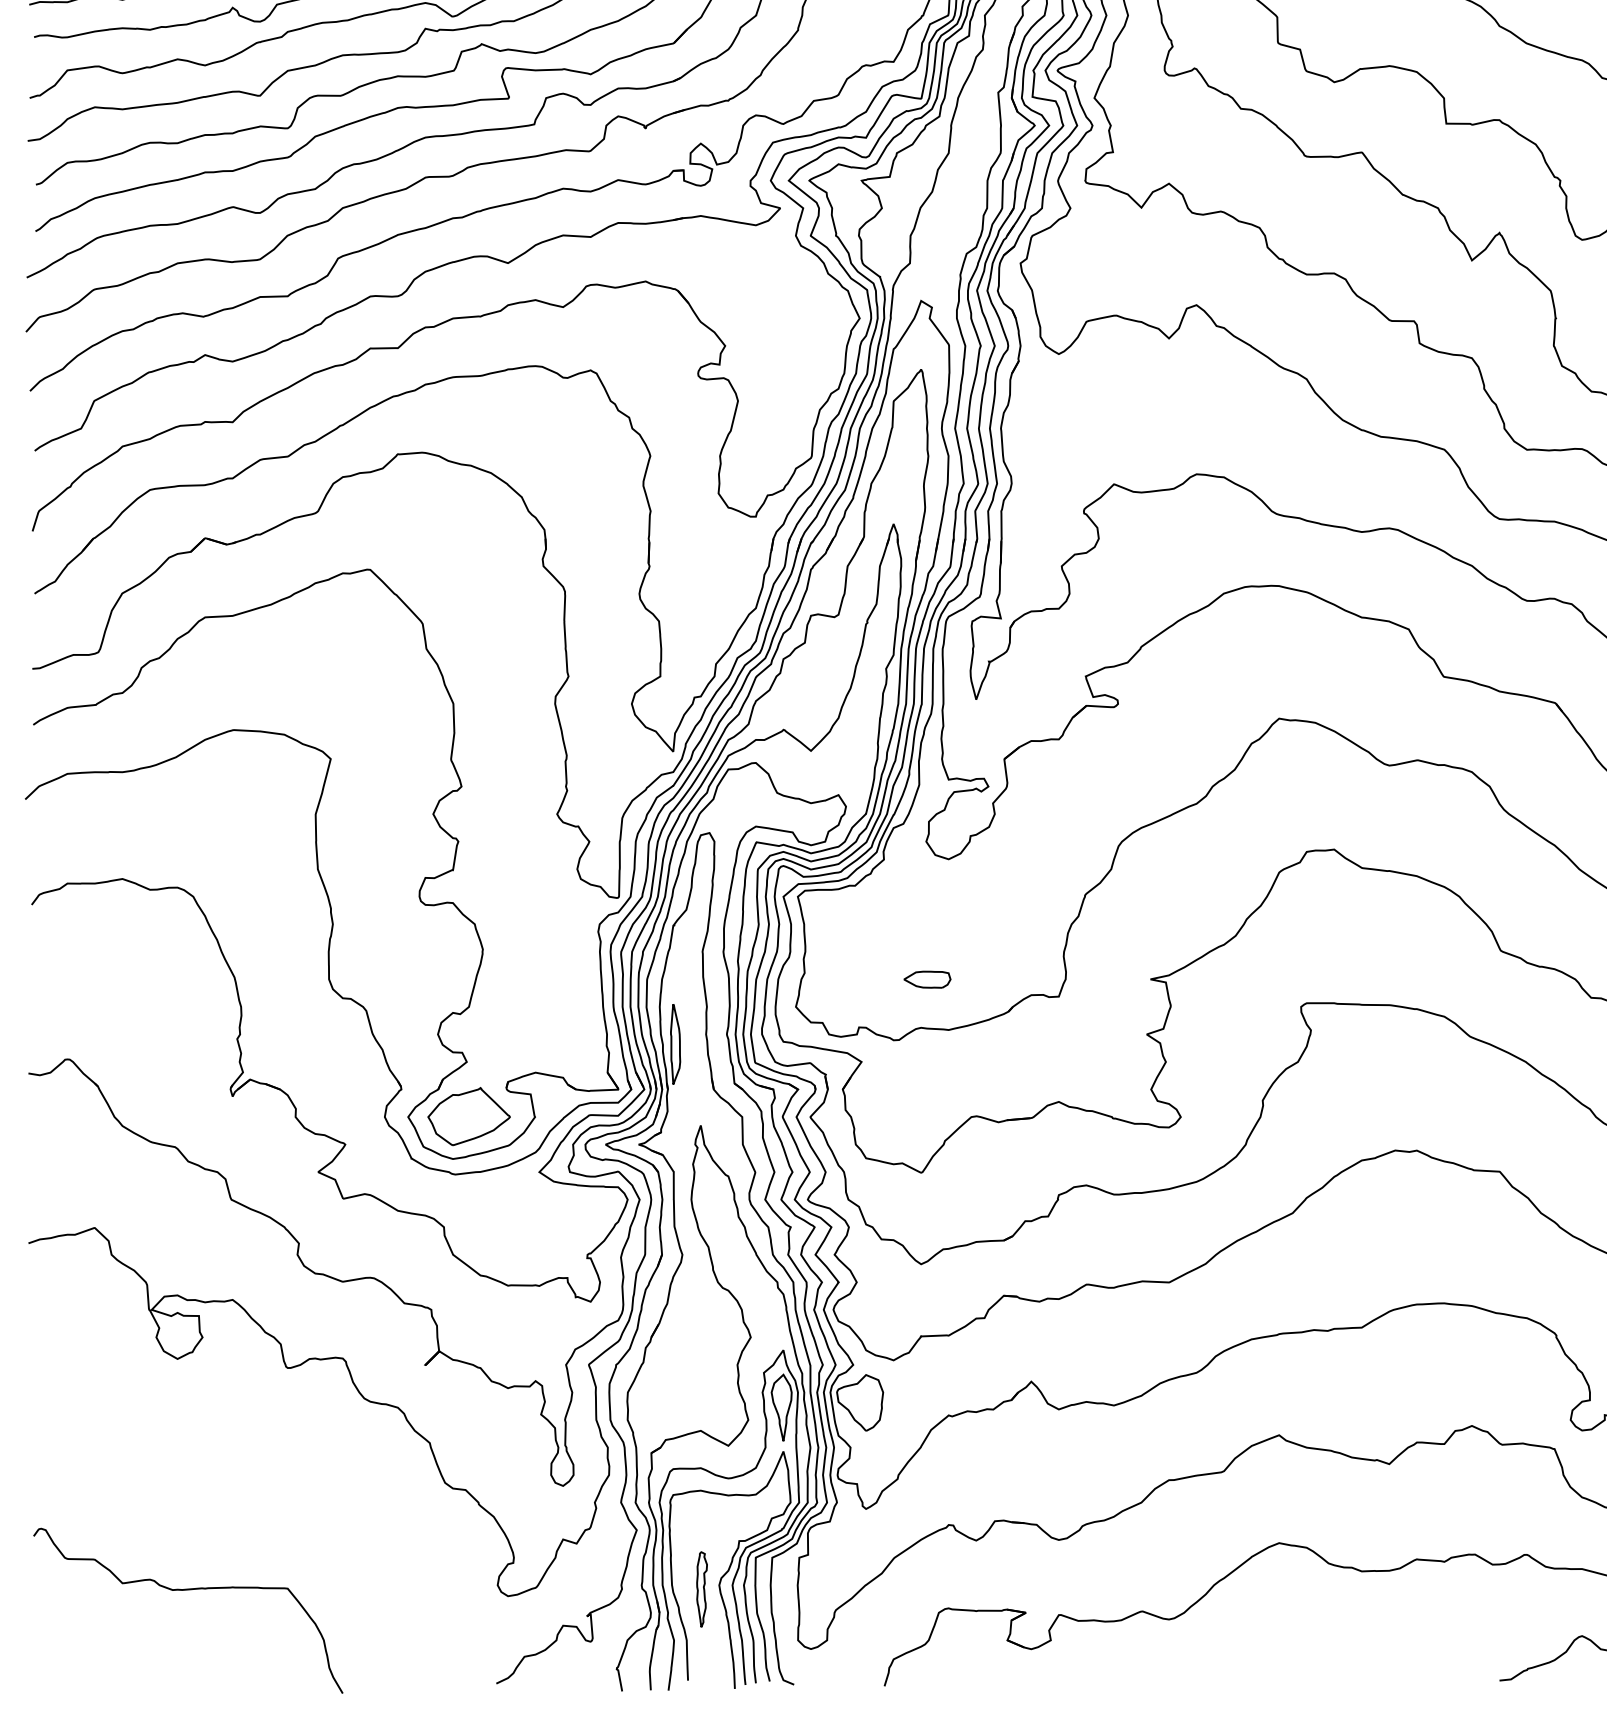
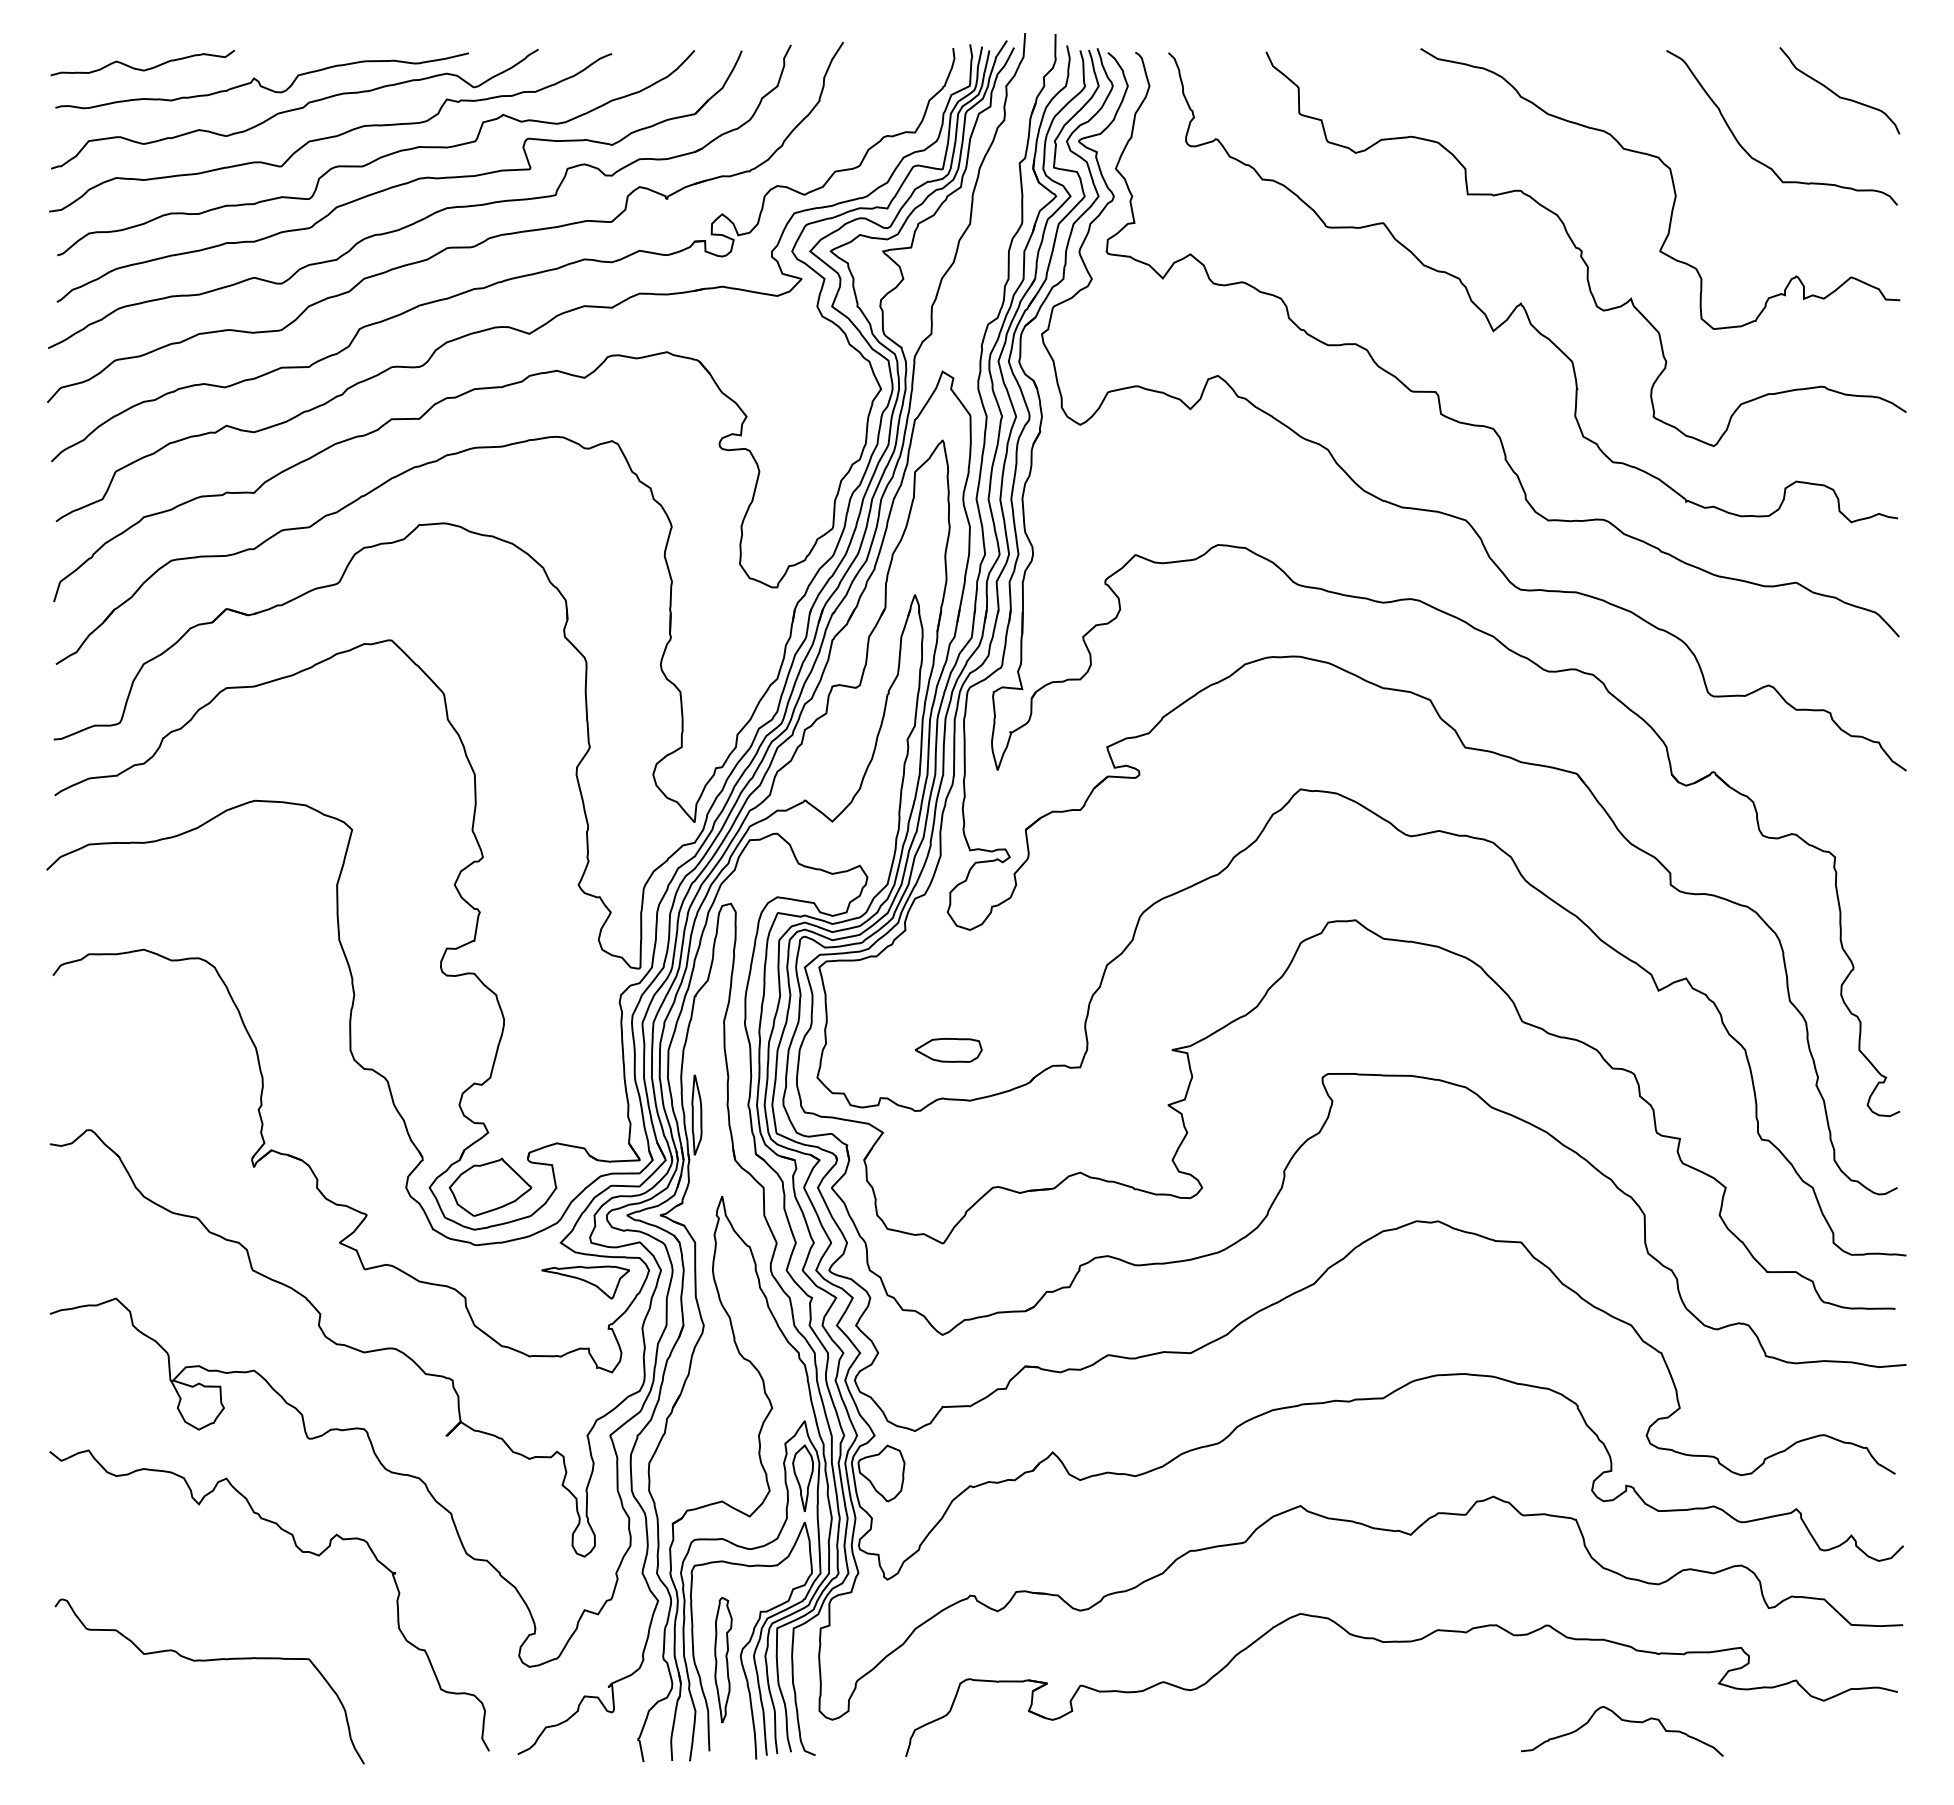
part: (927, 979) -> (948, 1050), size x1.43
part: (564, 1211) -> (585, 1282), added
curve: (280, 1481) -> (301, 1552), added
part: (702, 1589) -> (723, 1660), size x1.67

